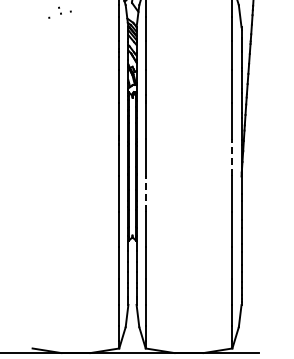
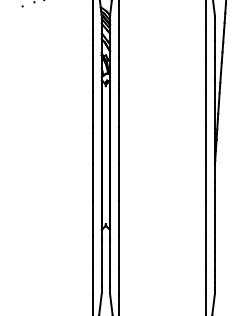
line: (232, 156) -> (205, 145), dashed -> solid
line: (145, 193) -> (118, 182), dashed -> solid

